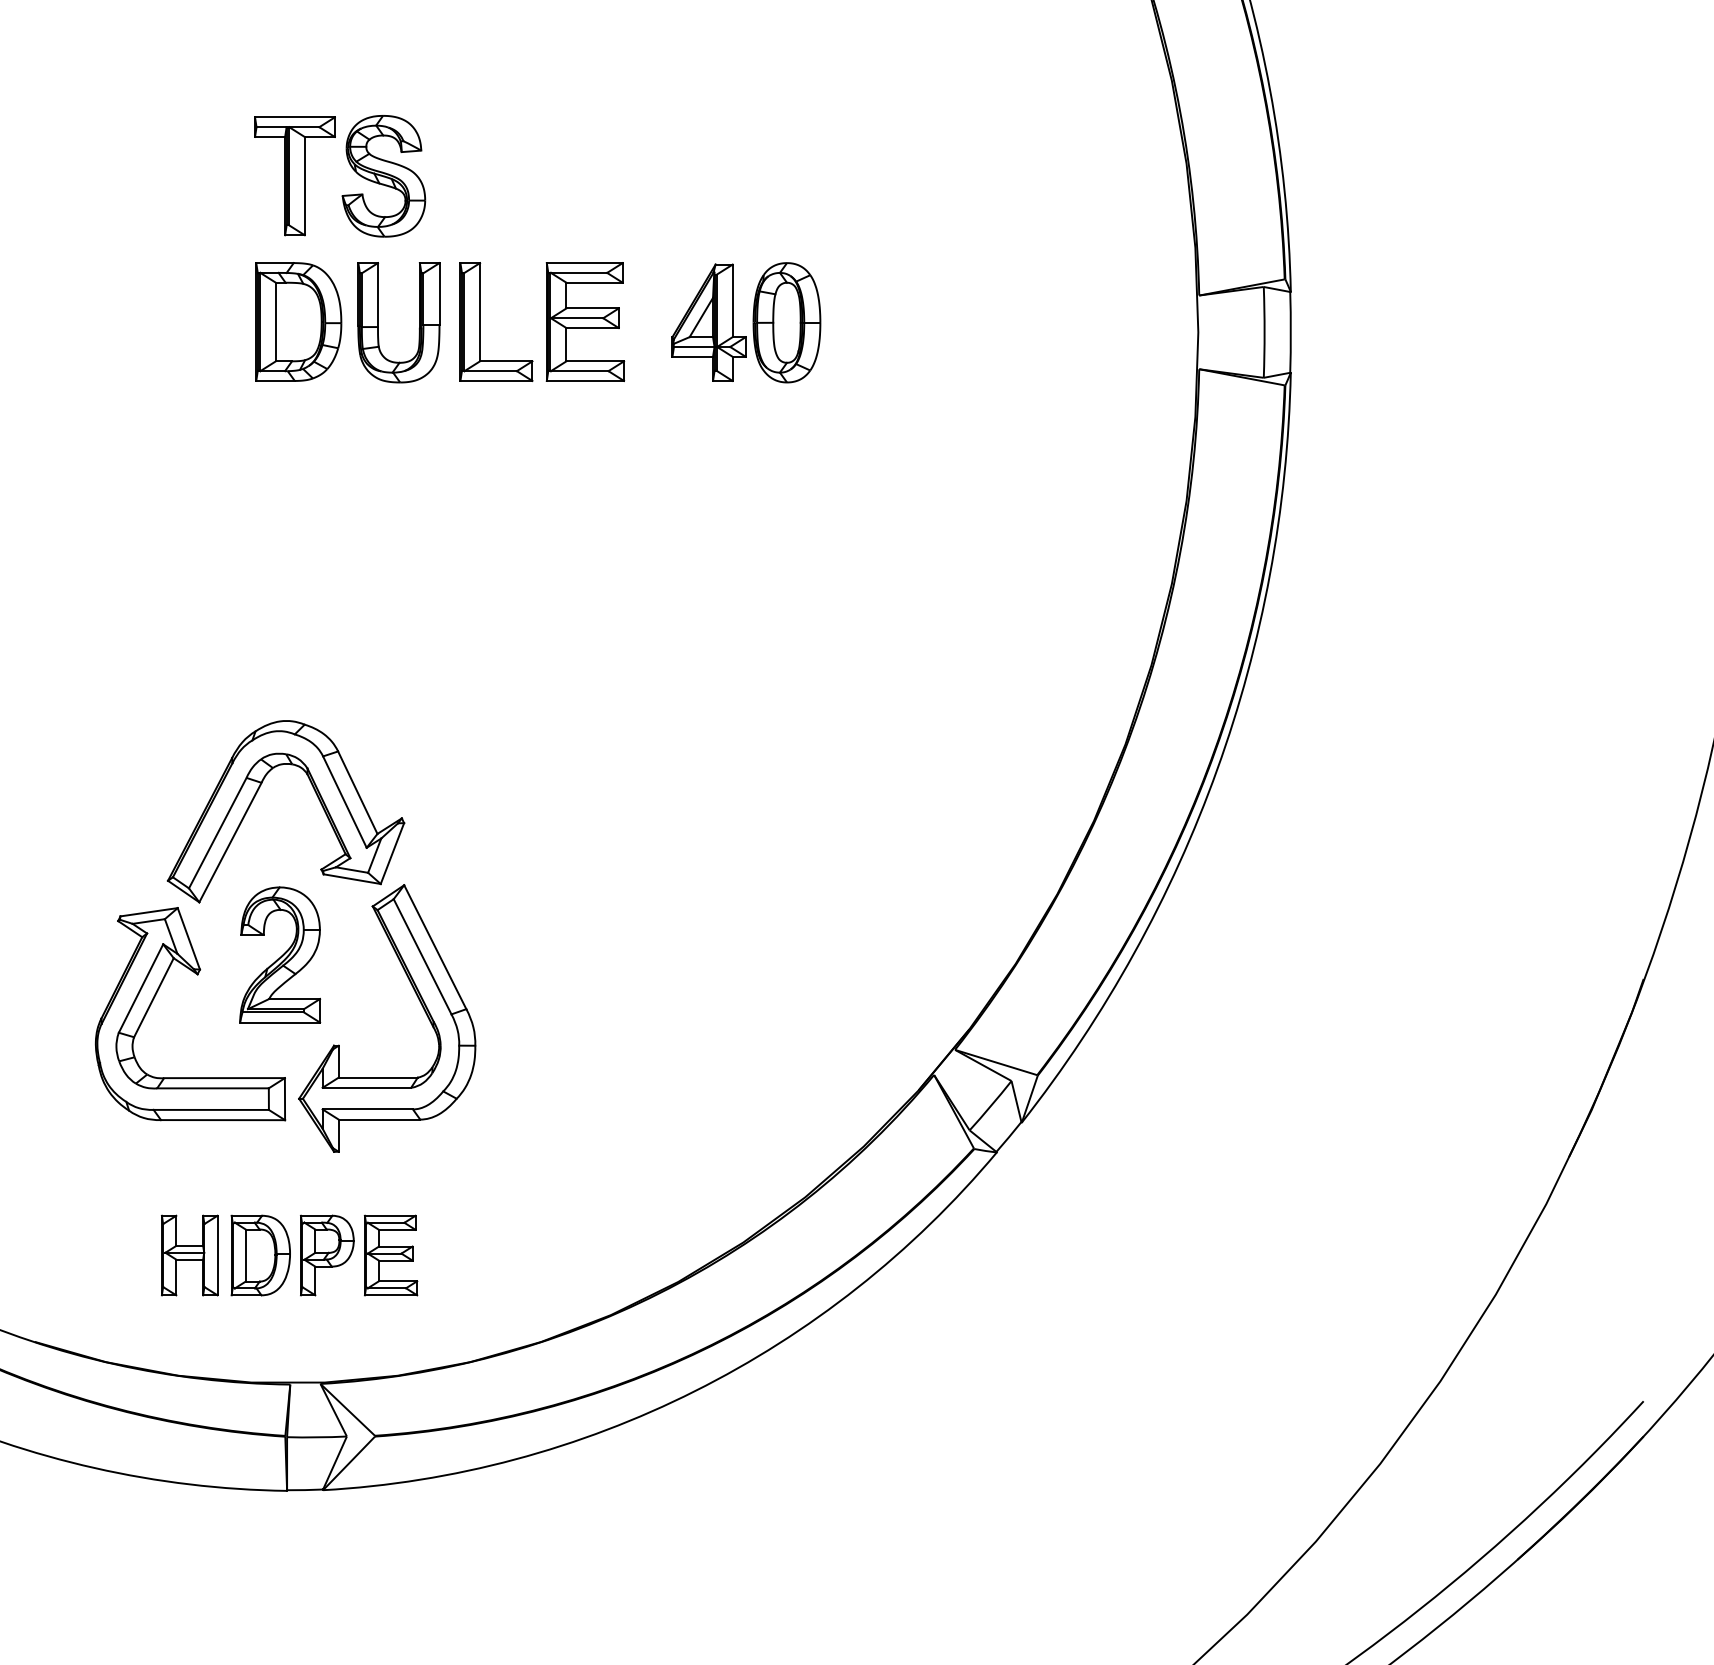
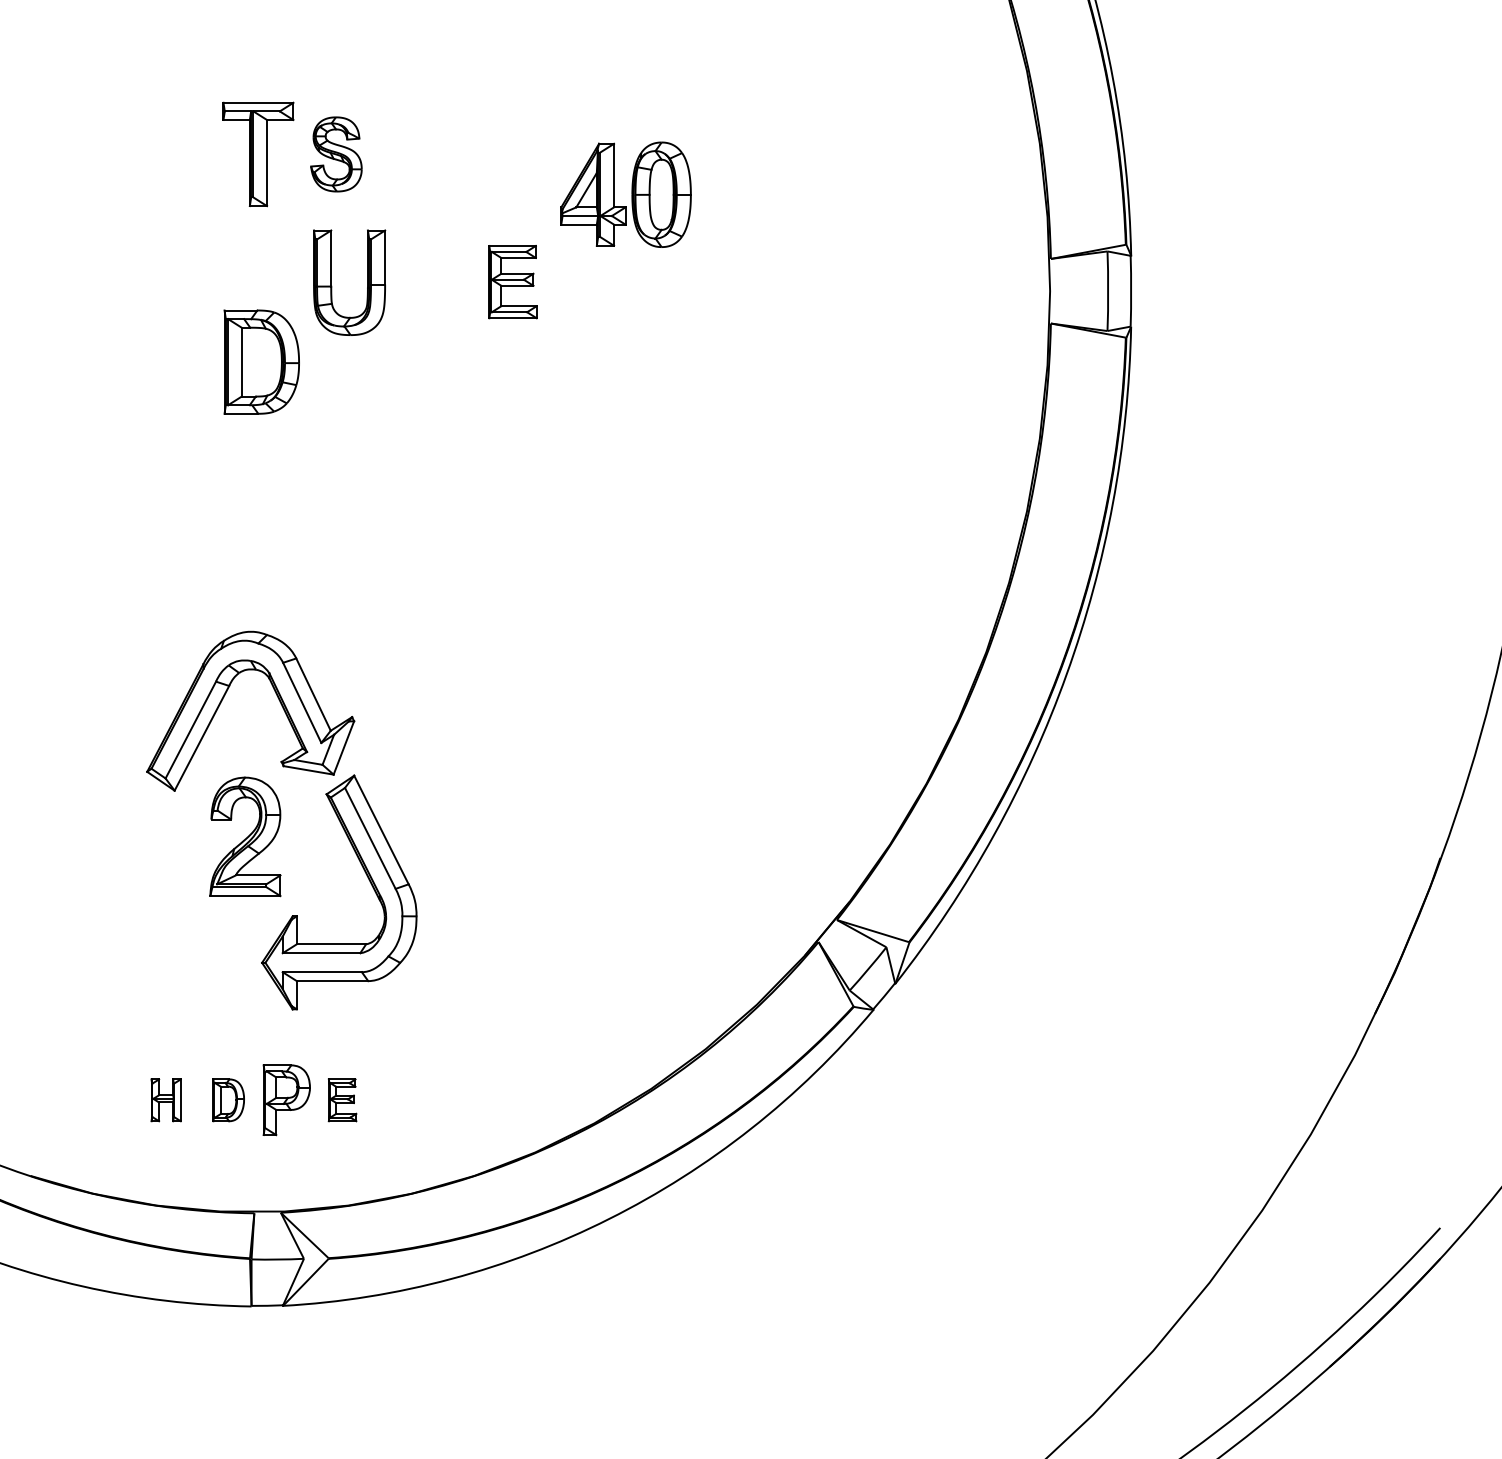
part: (384, 176) -> (336, 154), size x0.7
part: (298, 321) -> (261, 361), moved
part: (481, 321) -> (421, 281), removed
part: (584, 321) -> (512, 281), size x0.7
part: (745, 322) -> (625, 194), moved
part: (155, 996) -> (136, 873), removed
part: (188, 1255) -> (165, 1100), size x0.6
part: (260, 1255) -> (228, 1100), size x0.6
part: (390, 1255) -> (342, 1100), size x0.6

